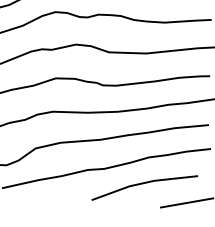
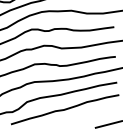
line: (143, 184) -> (85, 116), removed

